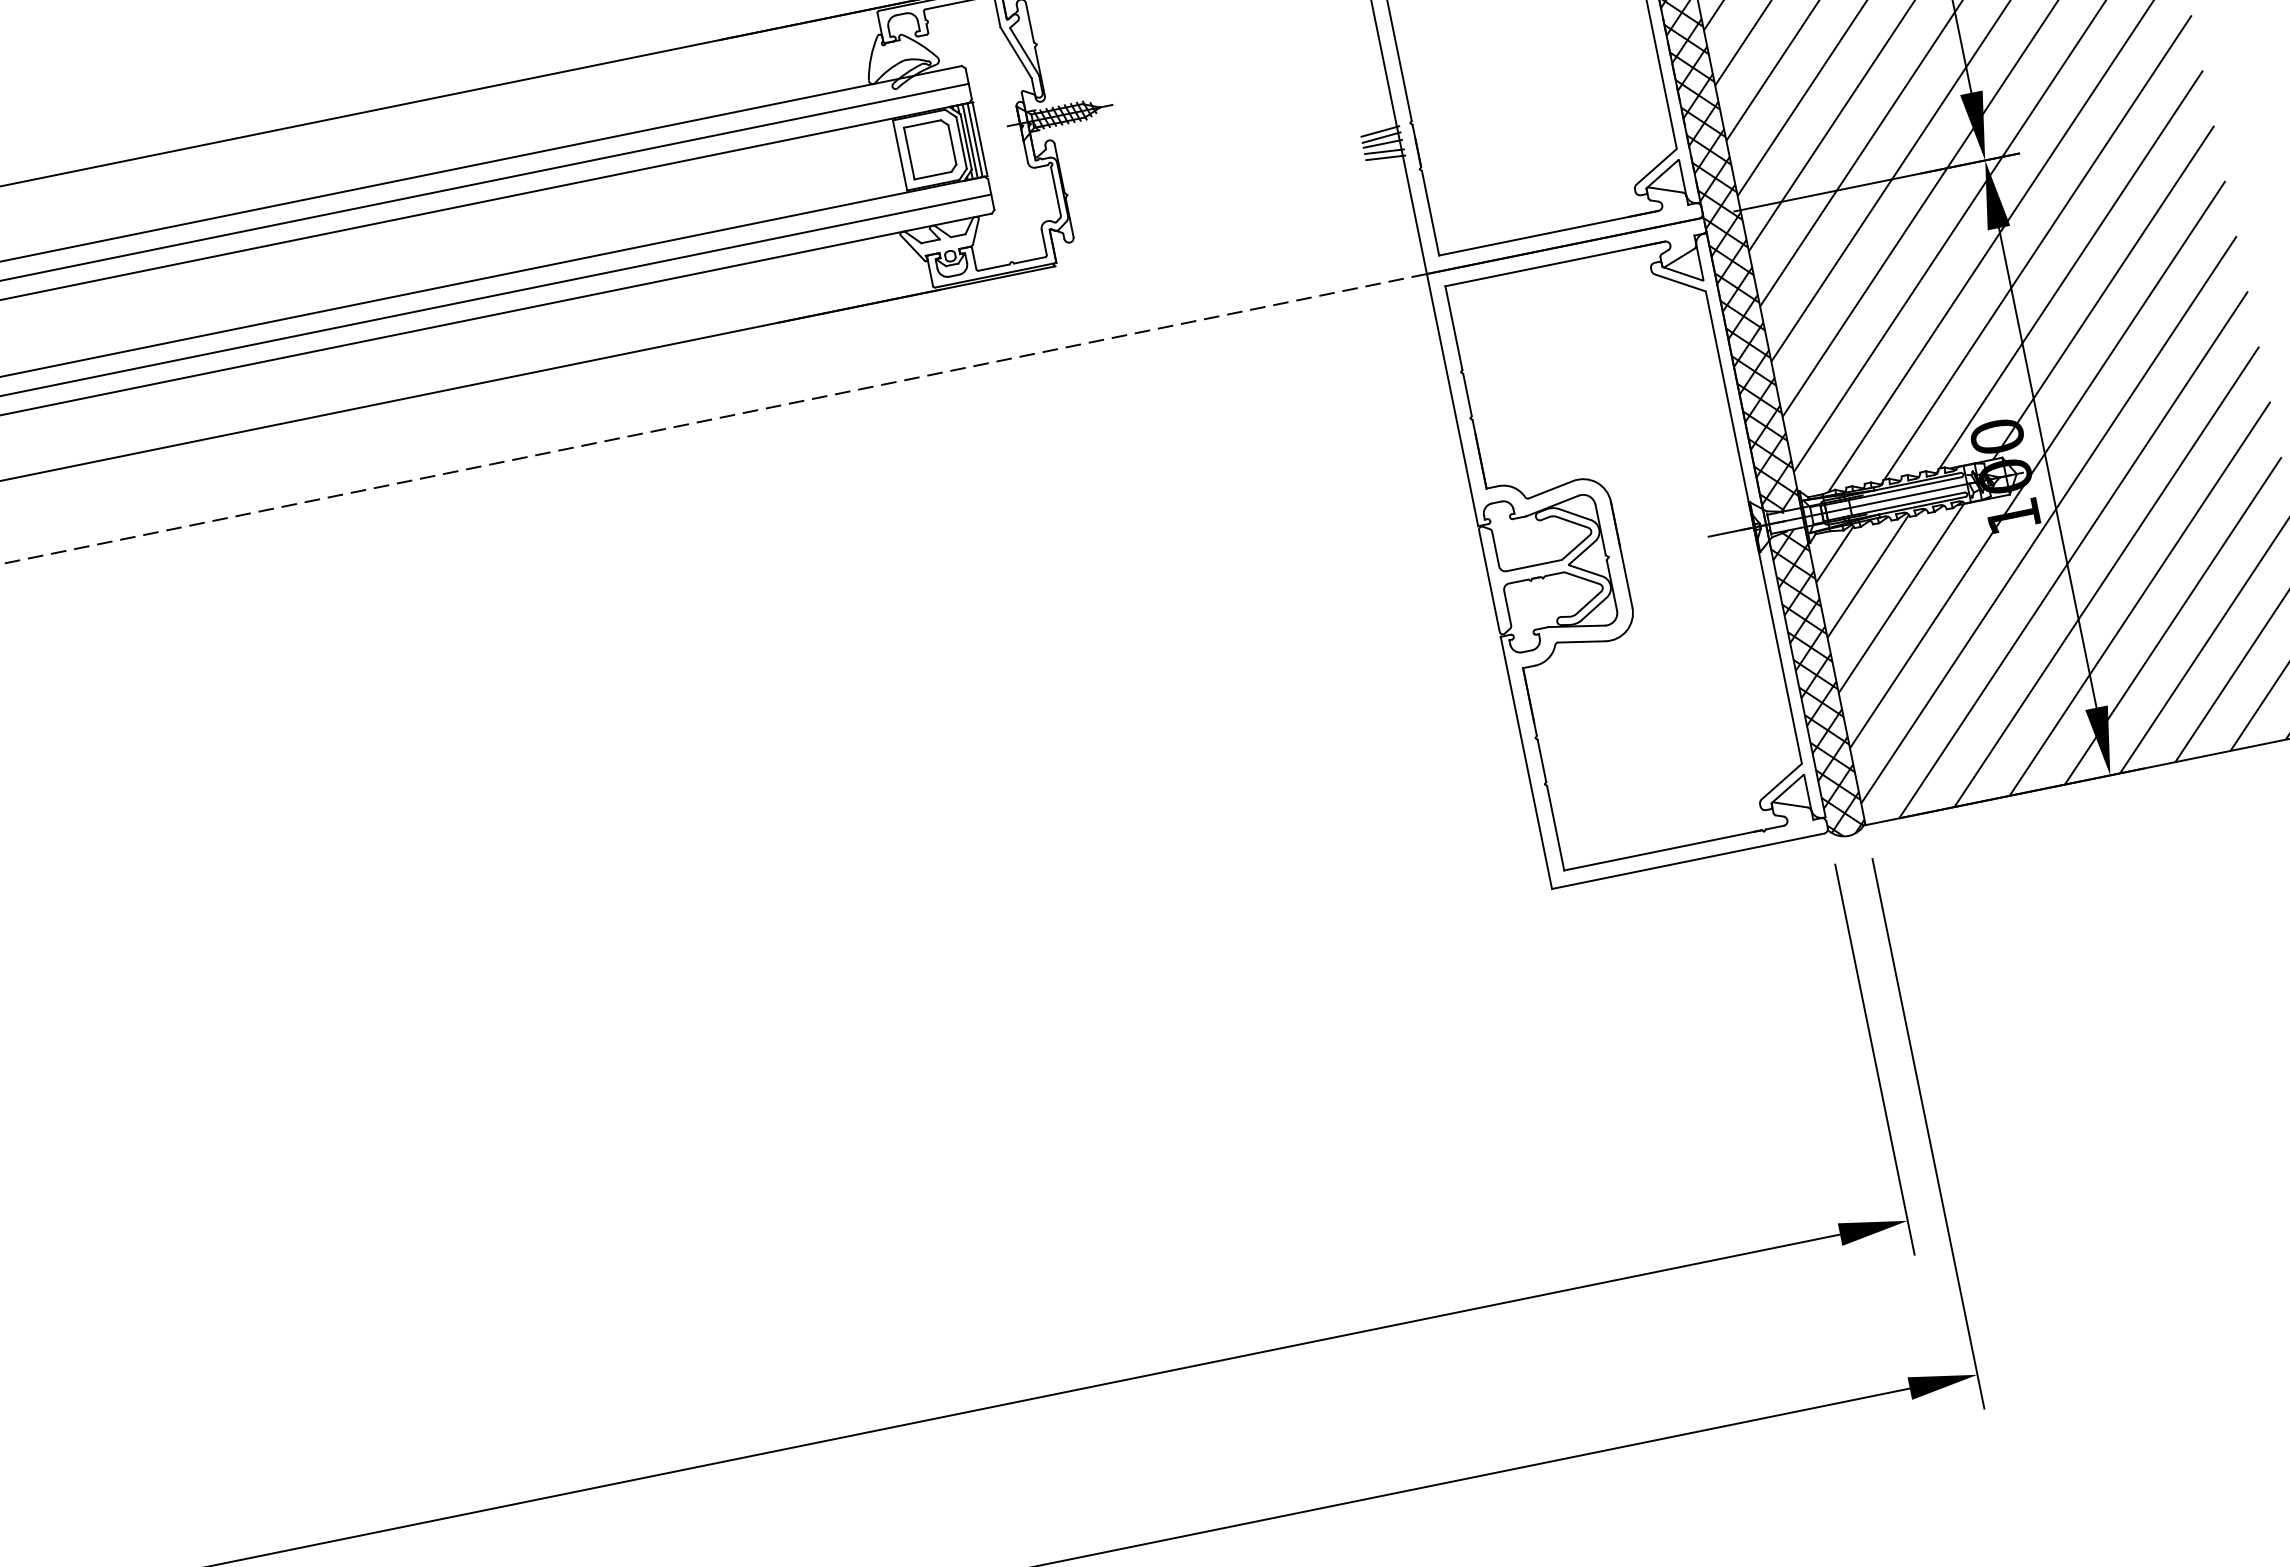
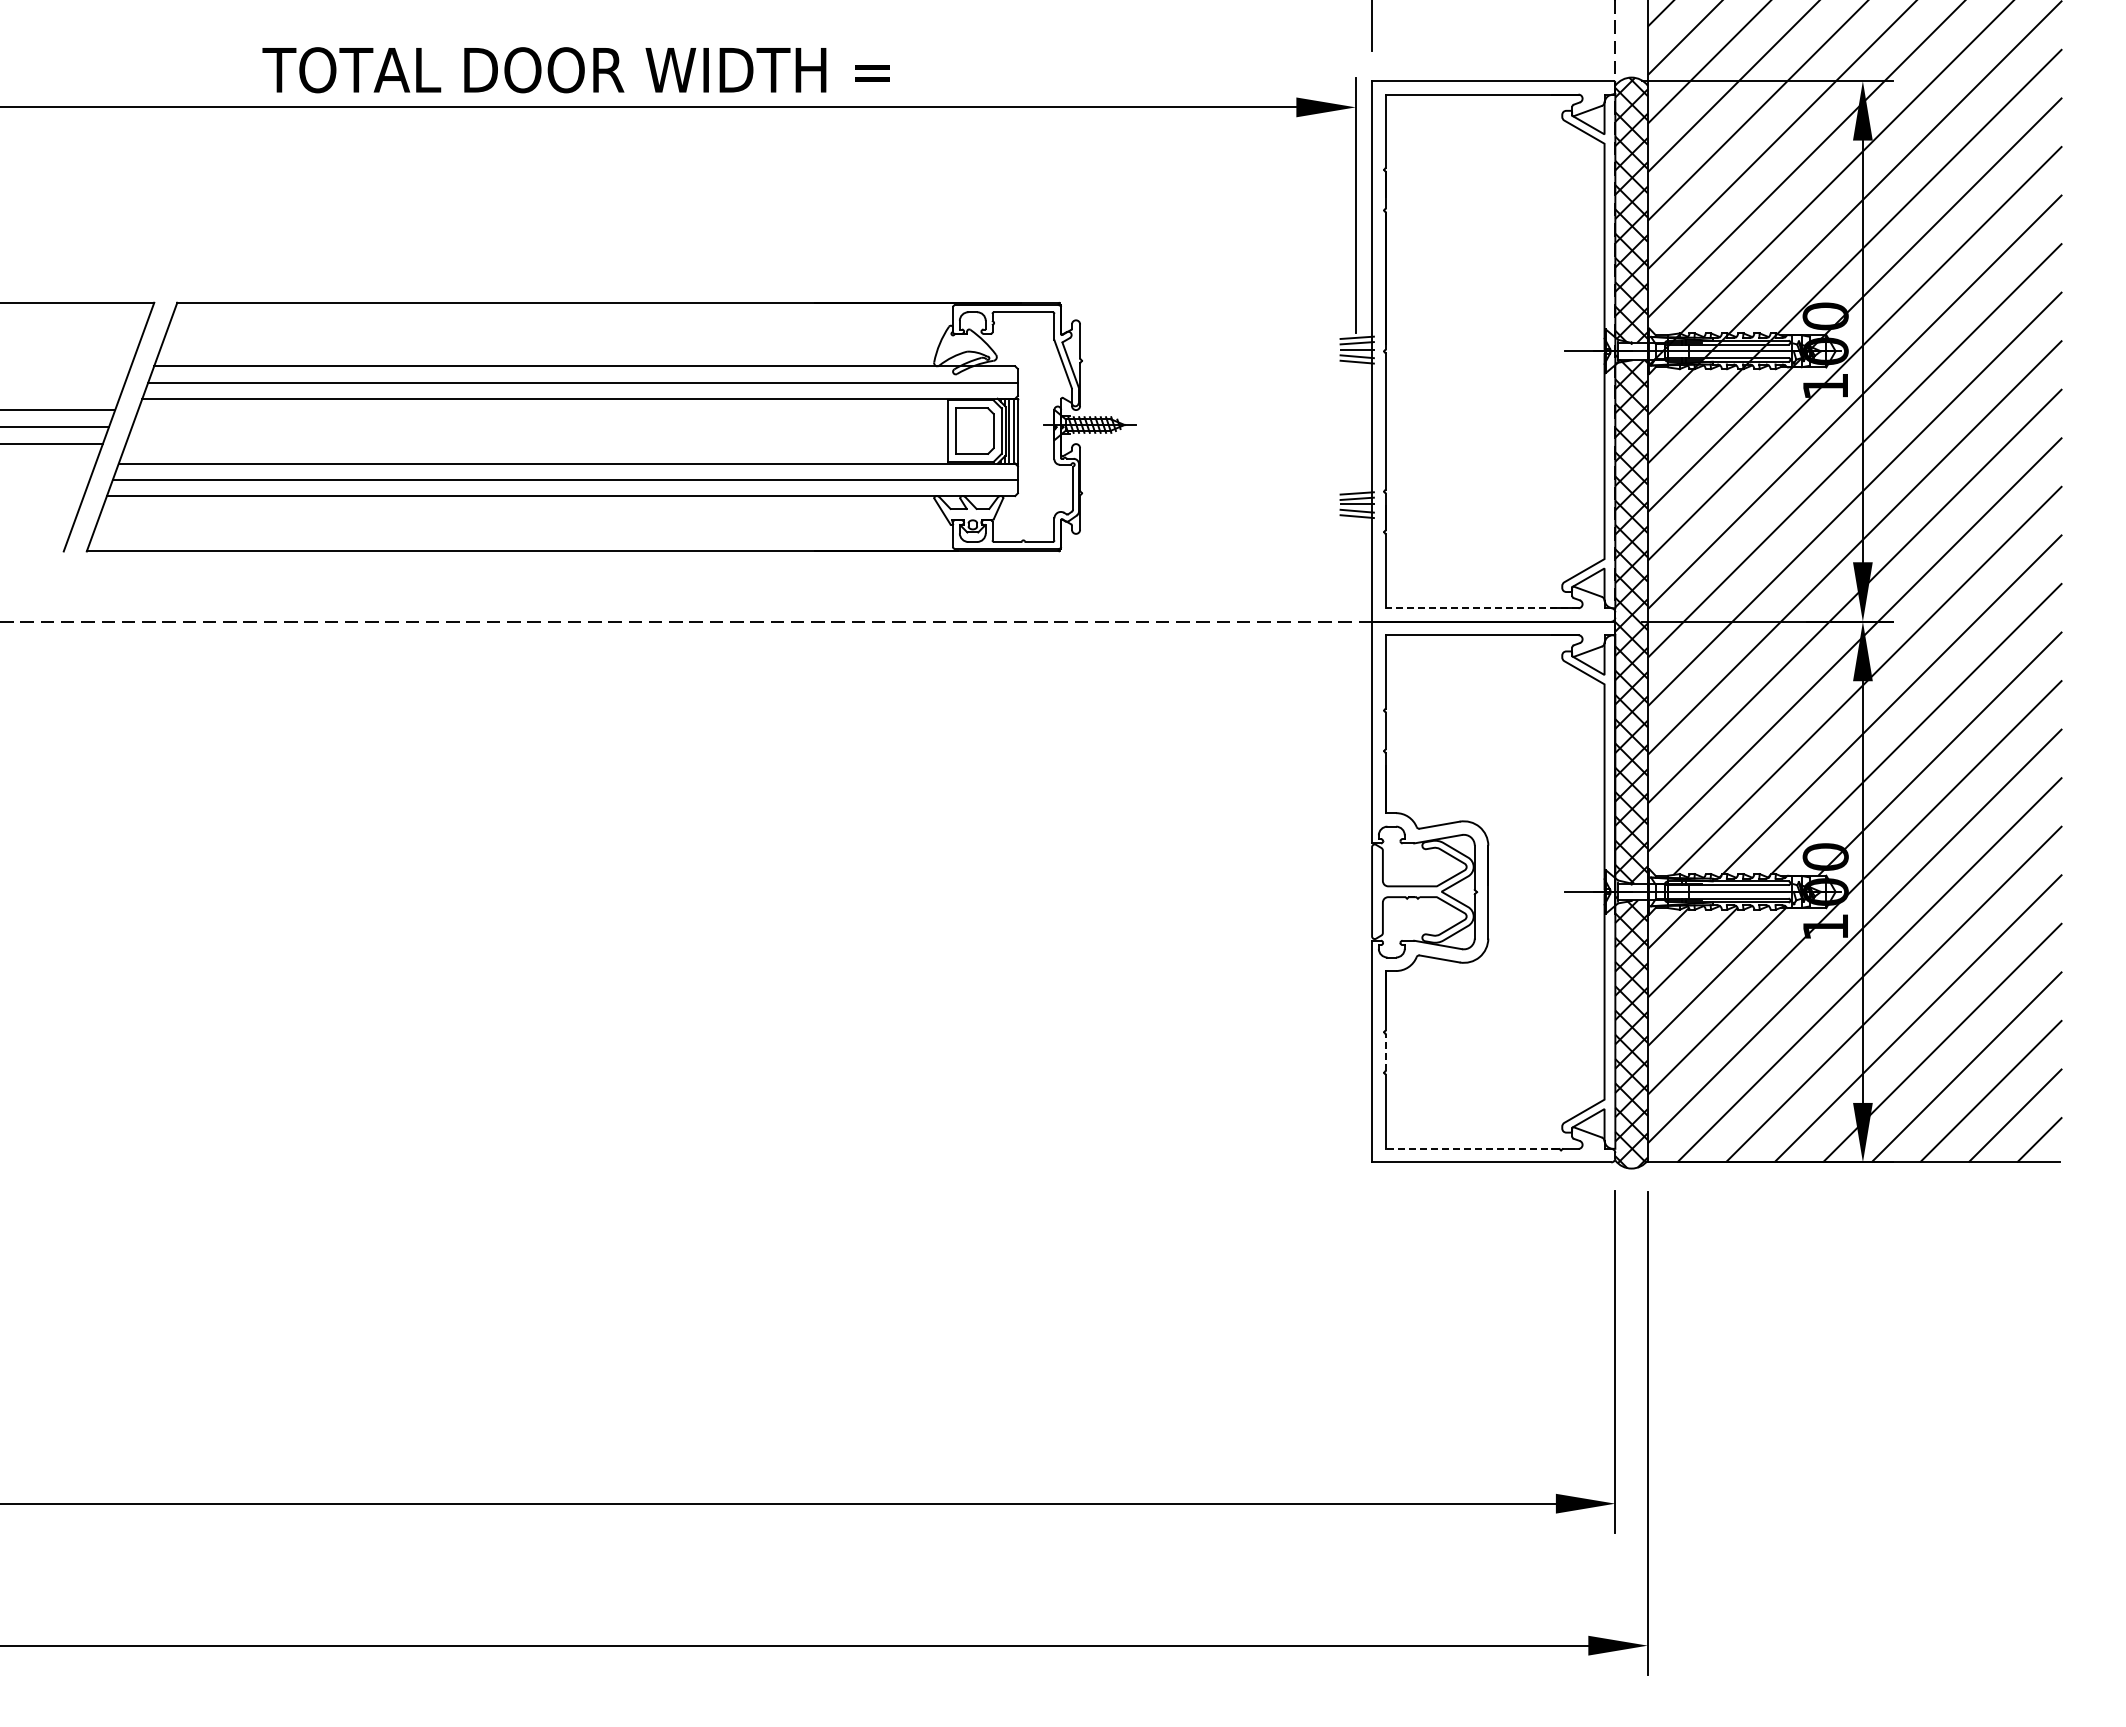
line: (1548, 233) -> (1481, 608), solid -> dashed
line: (1541, 760) -> (1385, 1052), solid -> dashed
line: (1663, 849) -> (1472, 1148), solid -> dashed

